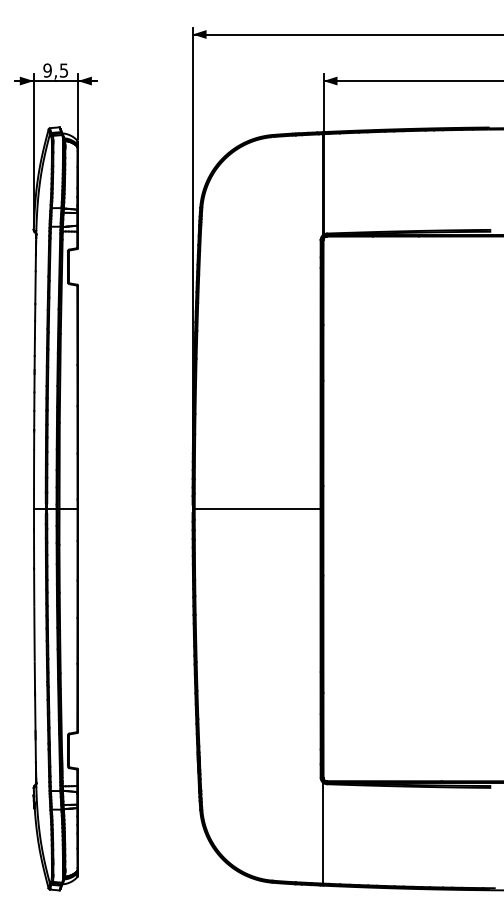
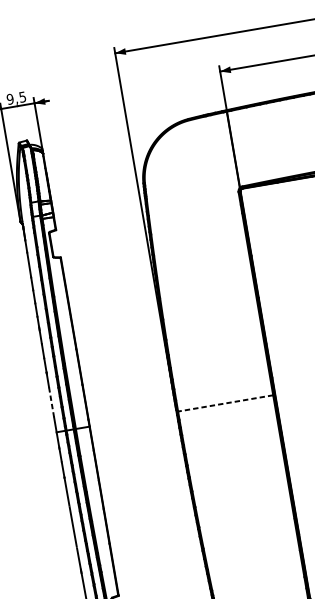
line: (34, 468) -> (51, 401), solid -> dashed
line: (258, 508) -> (226, 403), solid -> dashed

